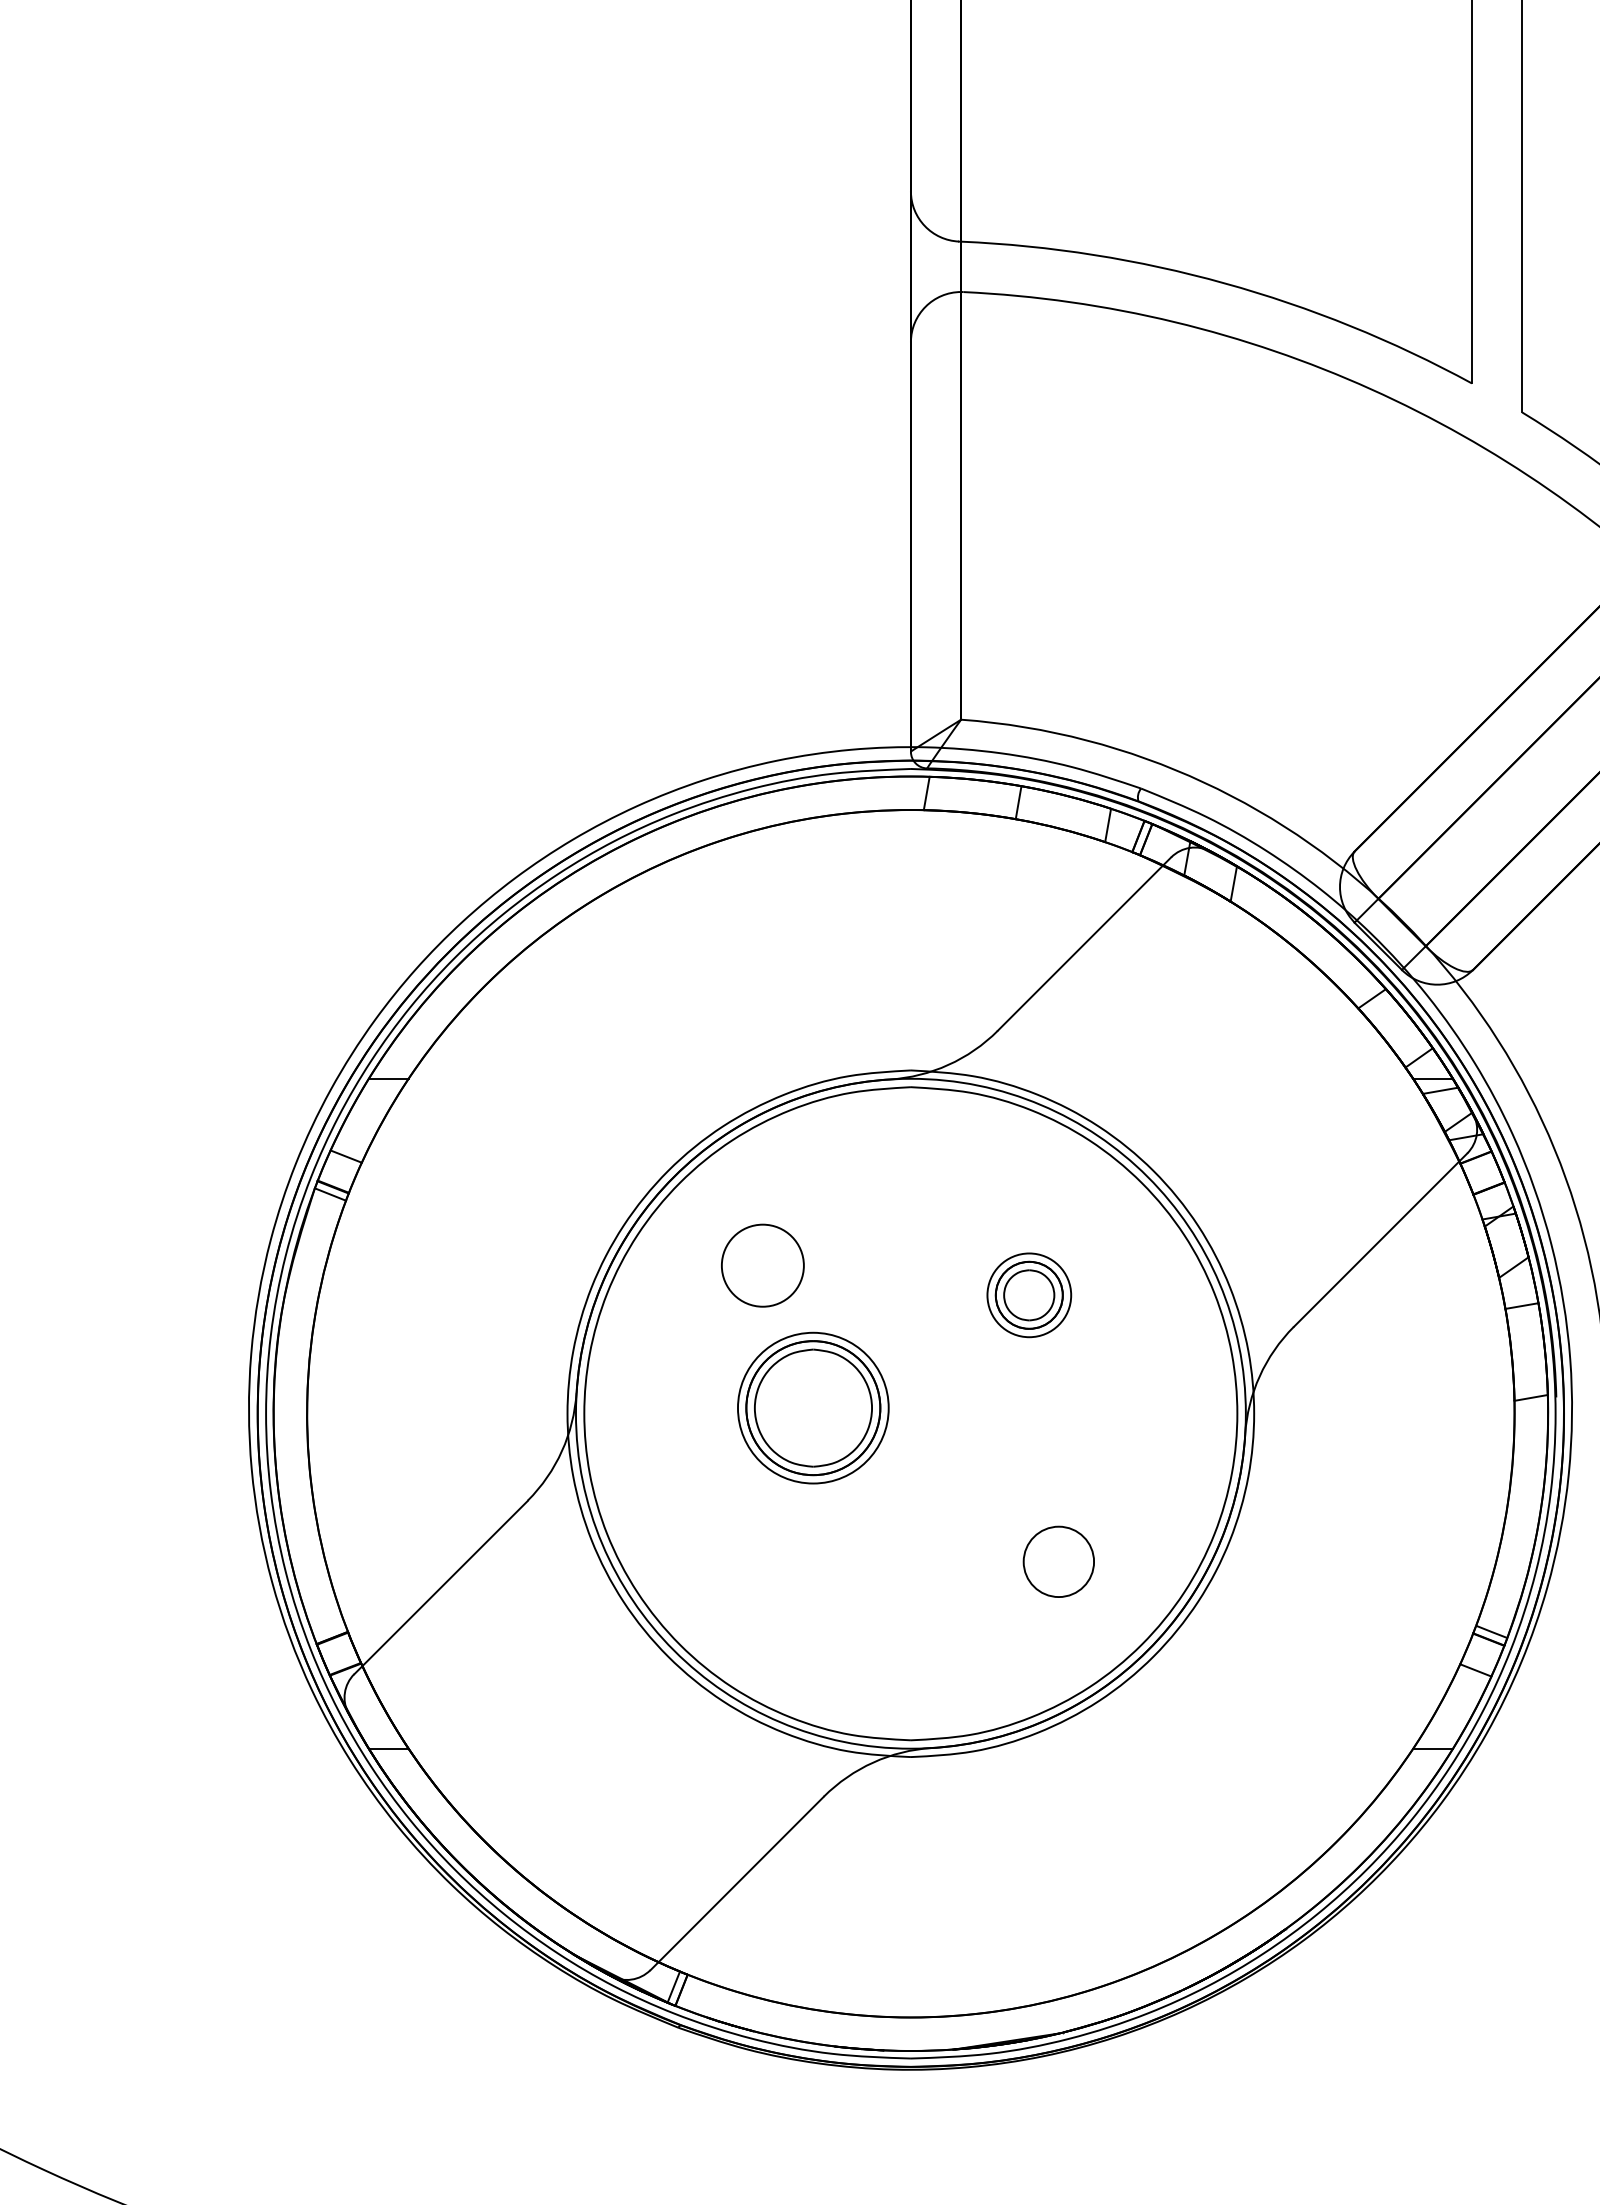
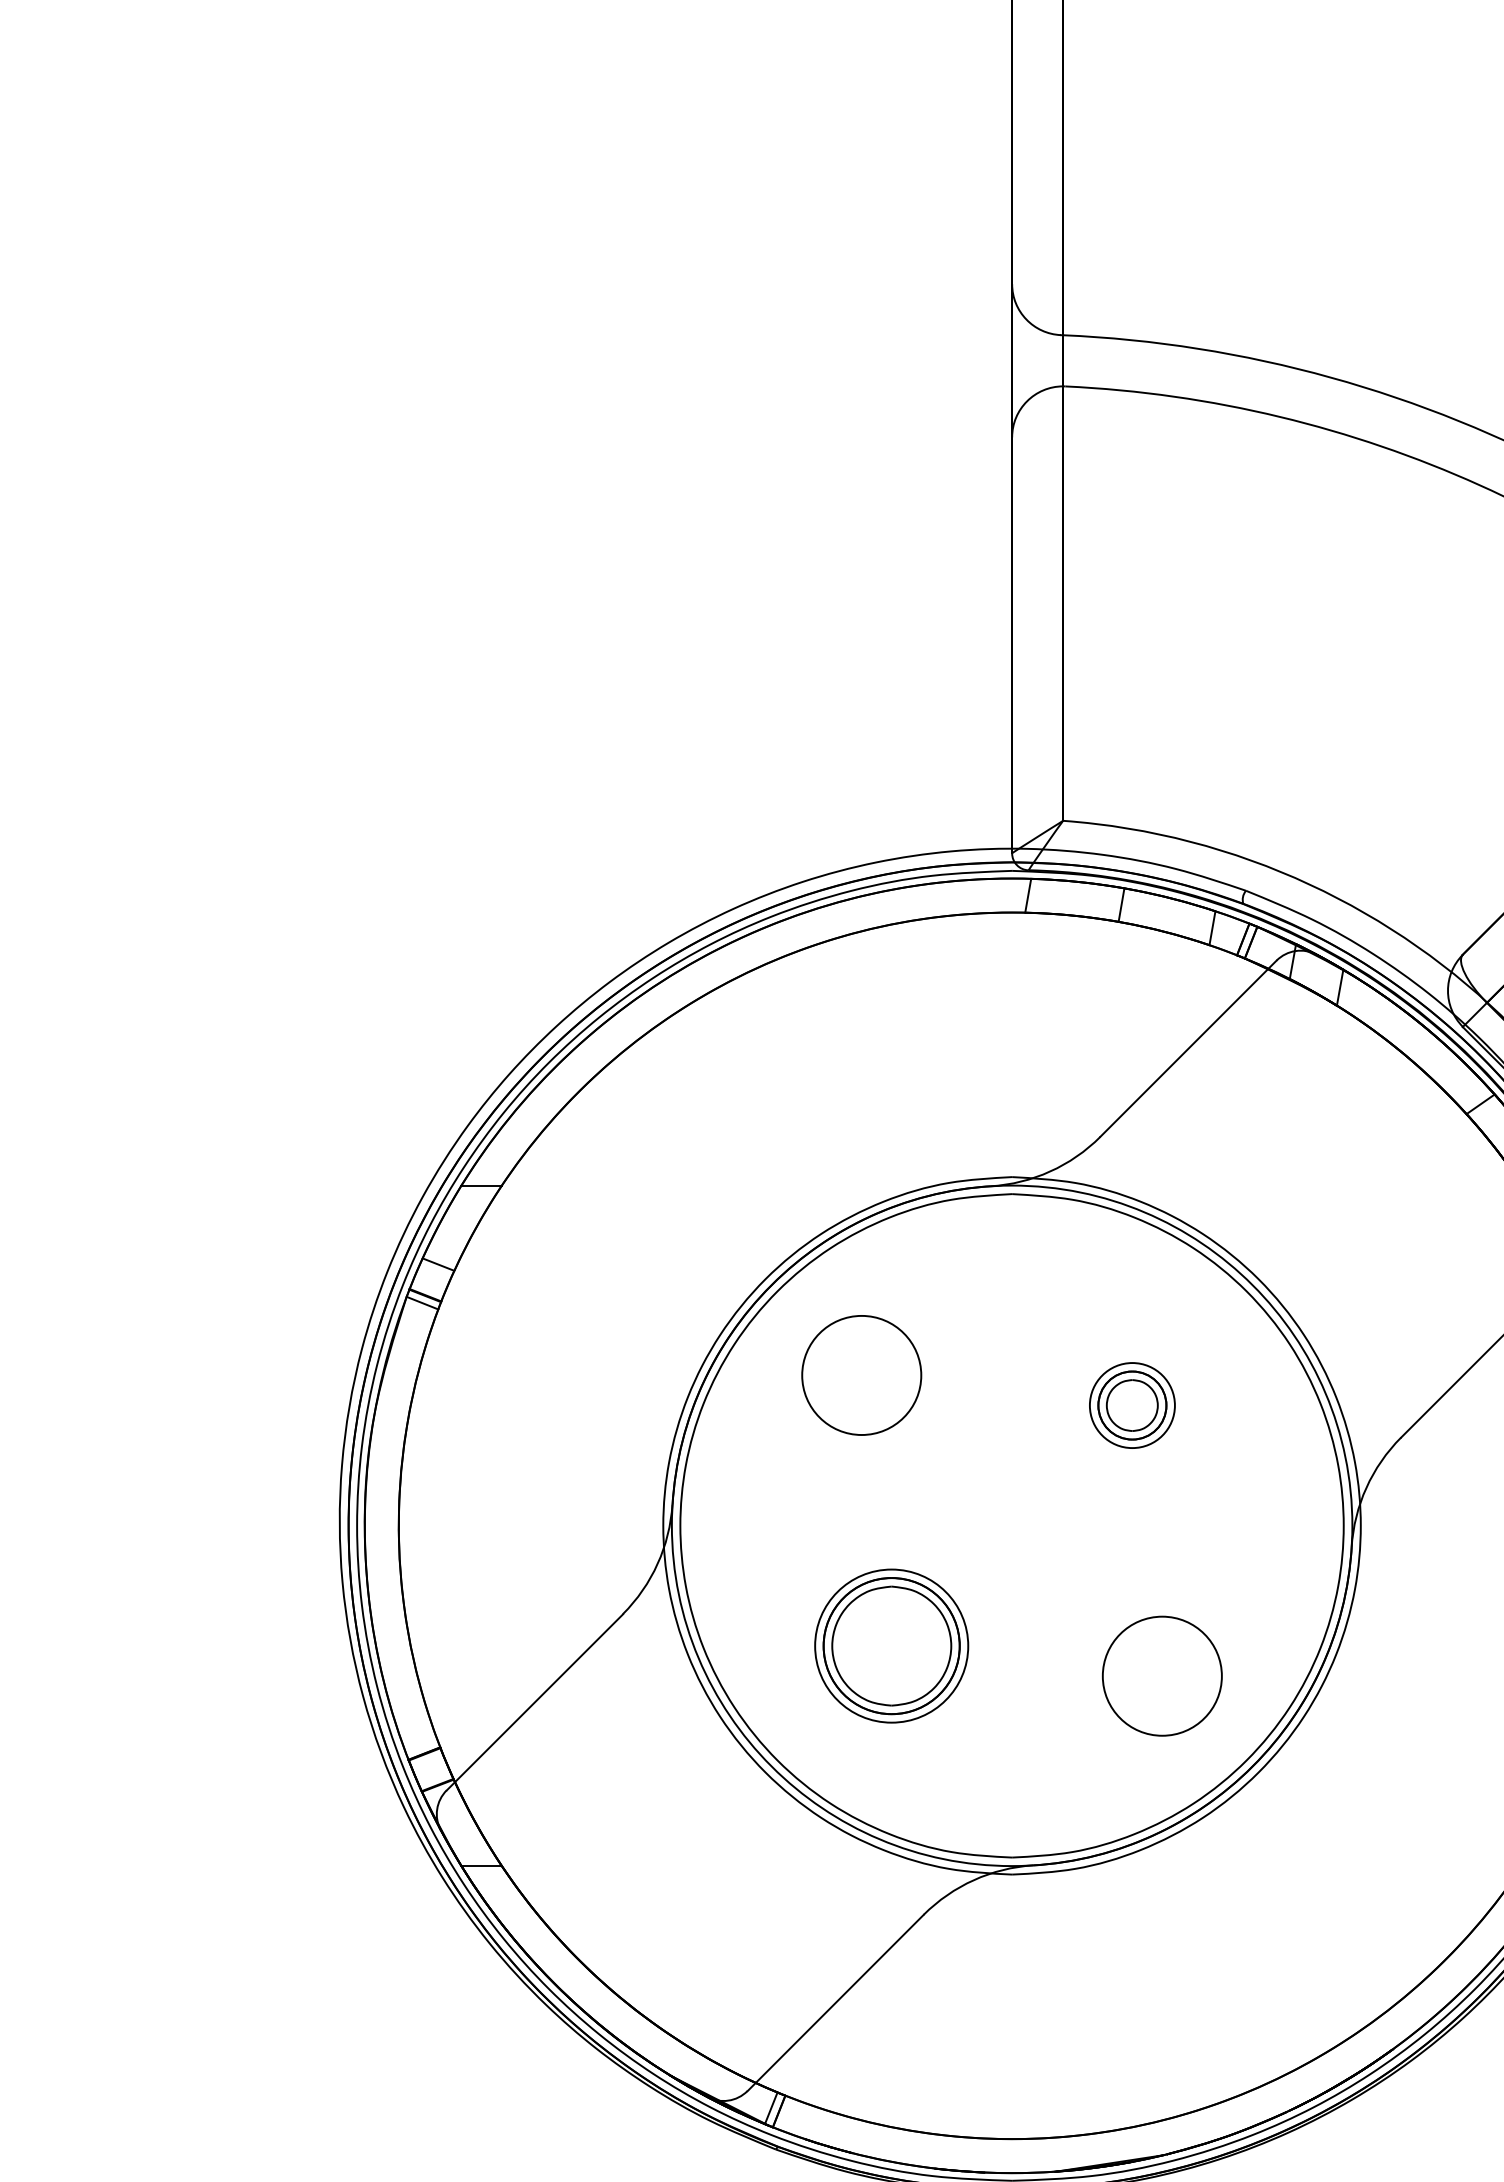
circle: (762, 1265) -> (861, 1375), size x1.43
part: (813, 1407) -> (891, 1645), moved
circle: (1058, 1561) -> (1162, 1675), size x1.67

